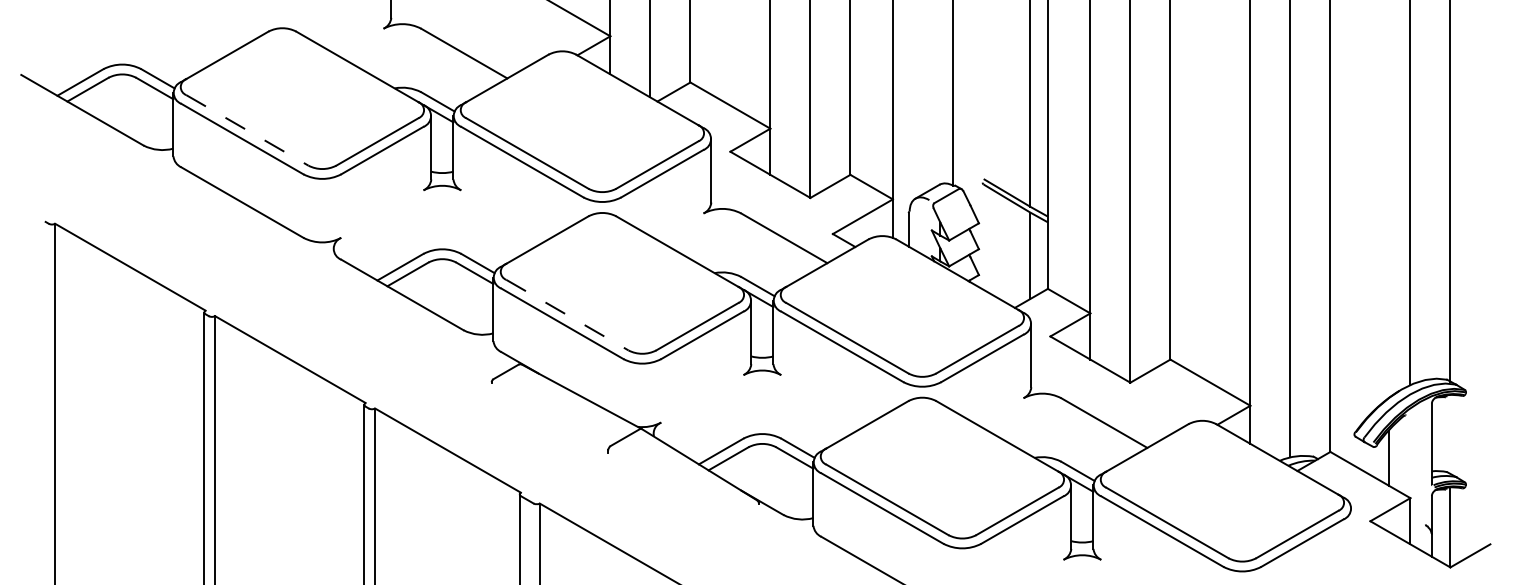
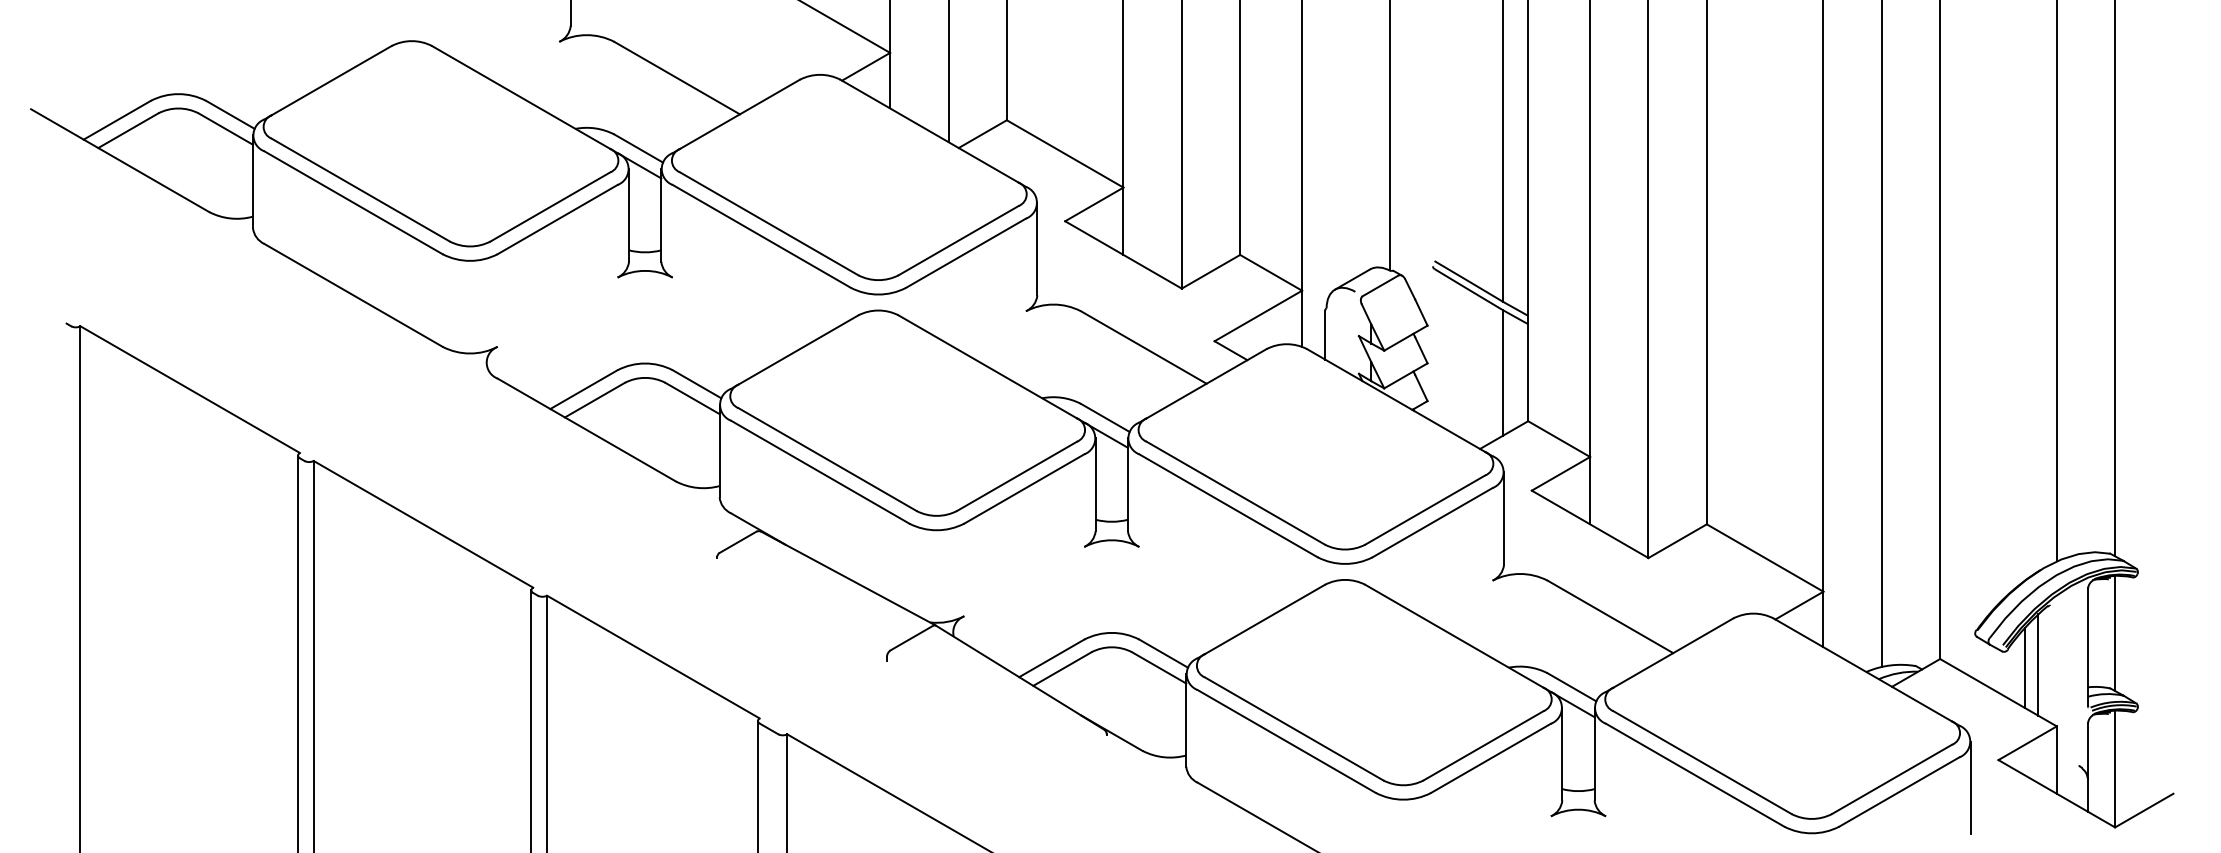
line: (247, 130) -> (360, 190), dashed -> solid
line: (567, 315) -> (827, 460), dashed -> solid
line: (1450, 434) -> (2115, 633), added
line: (1397, 455) -> (2037, 664), added
line: (1351, 540) -> (1970, 788), added

